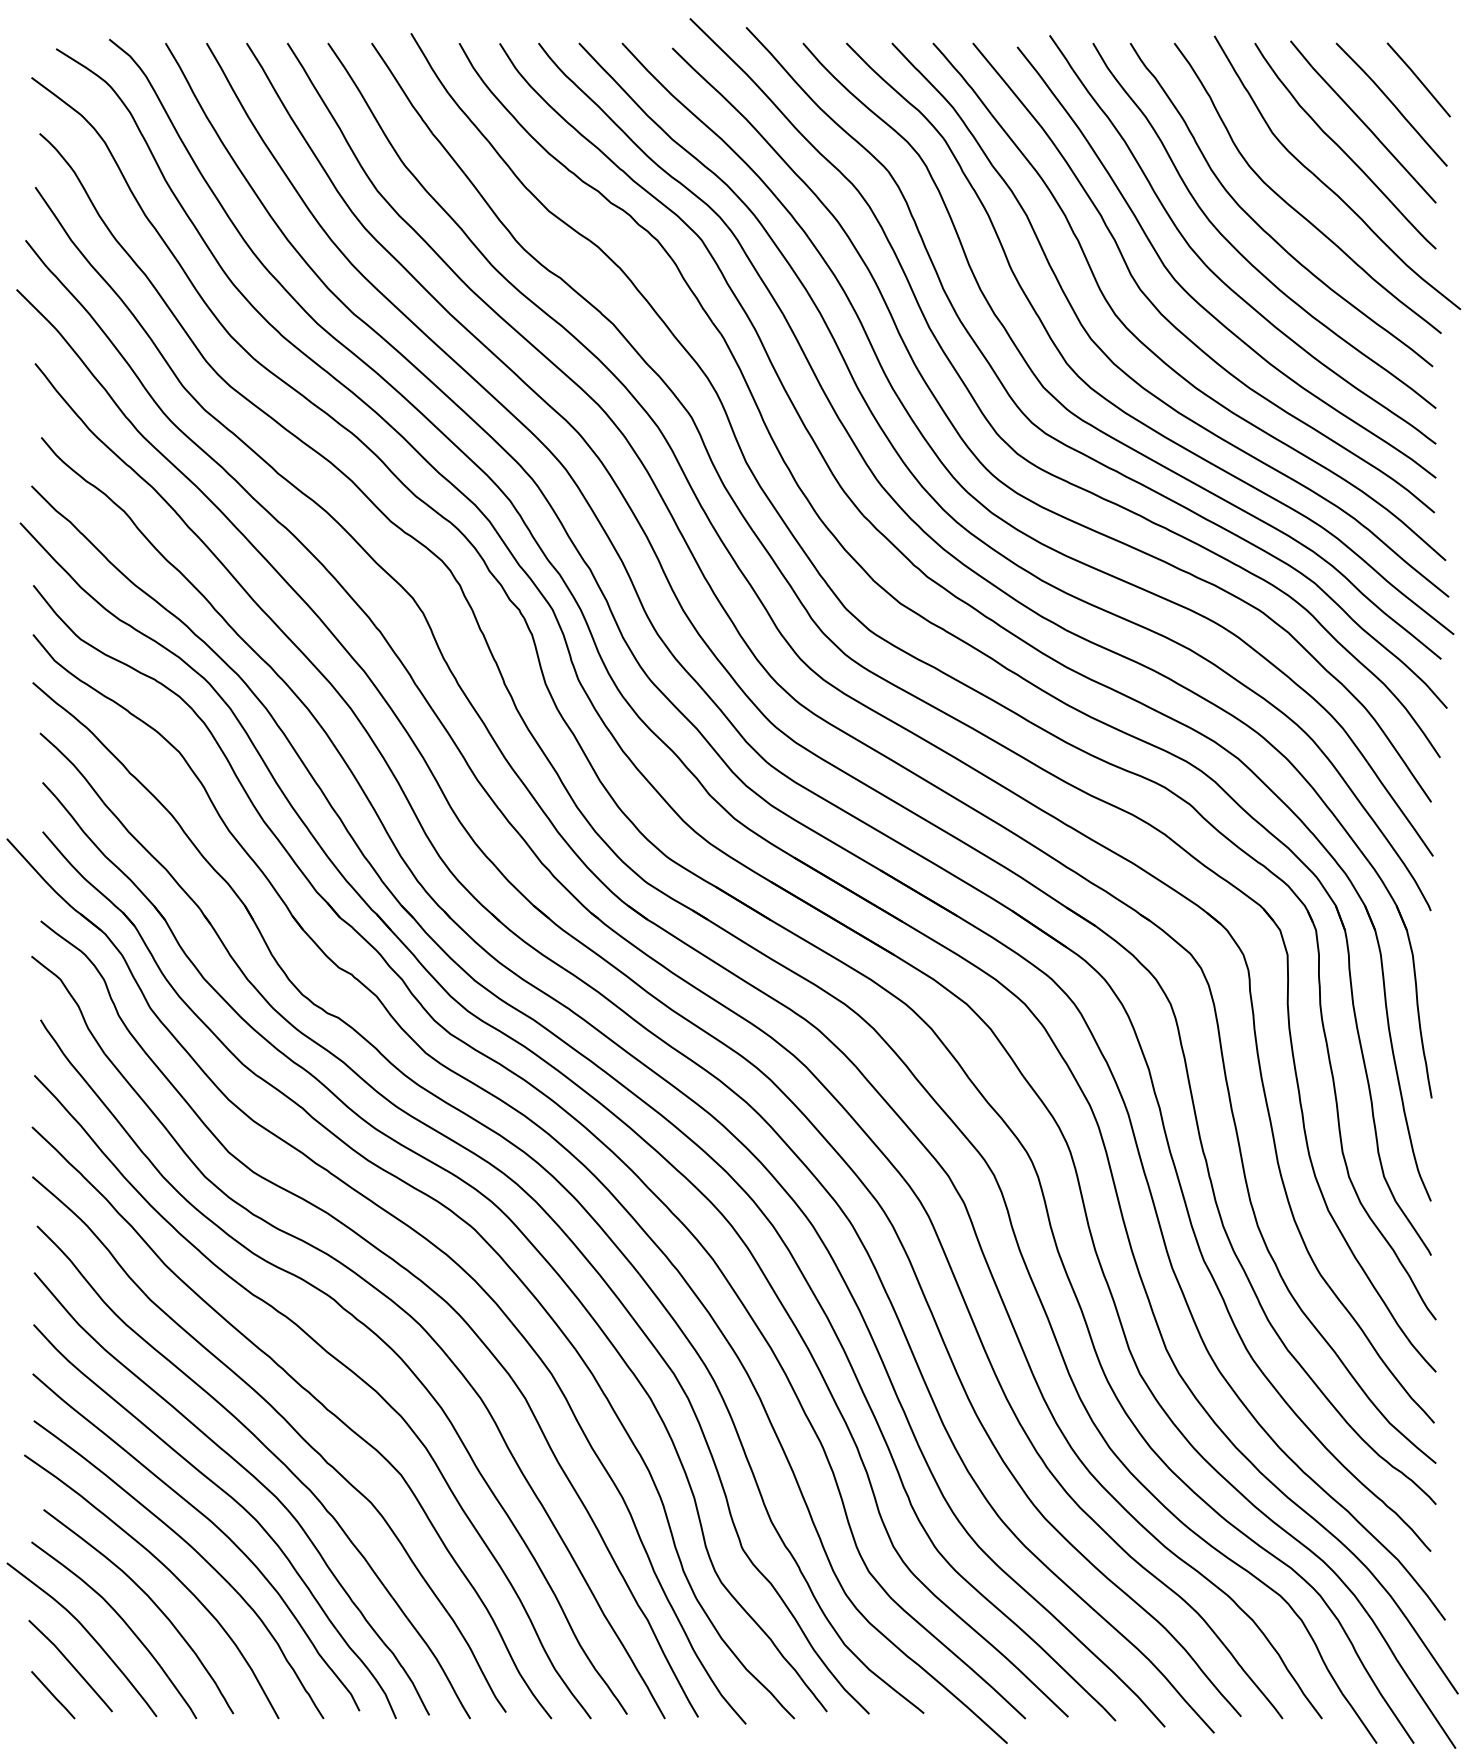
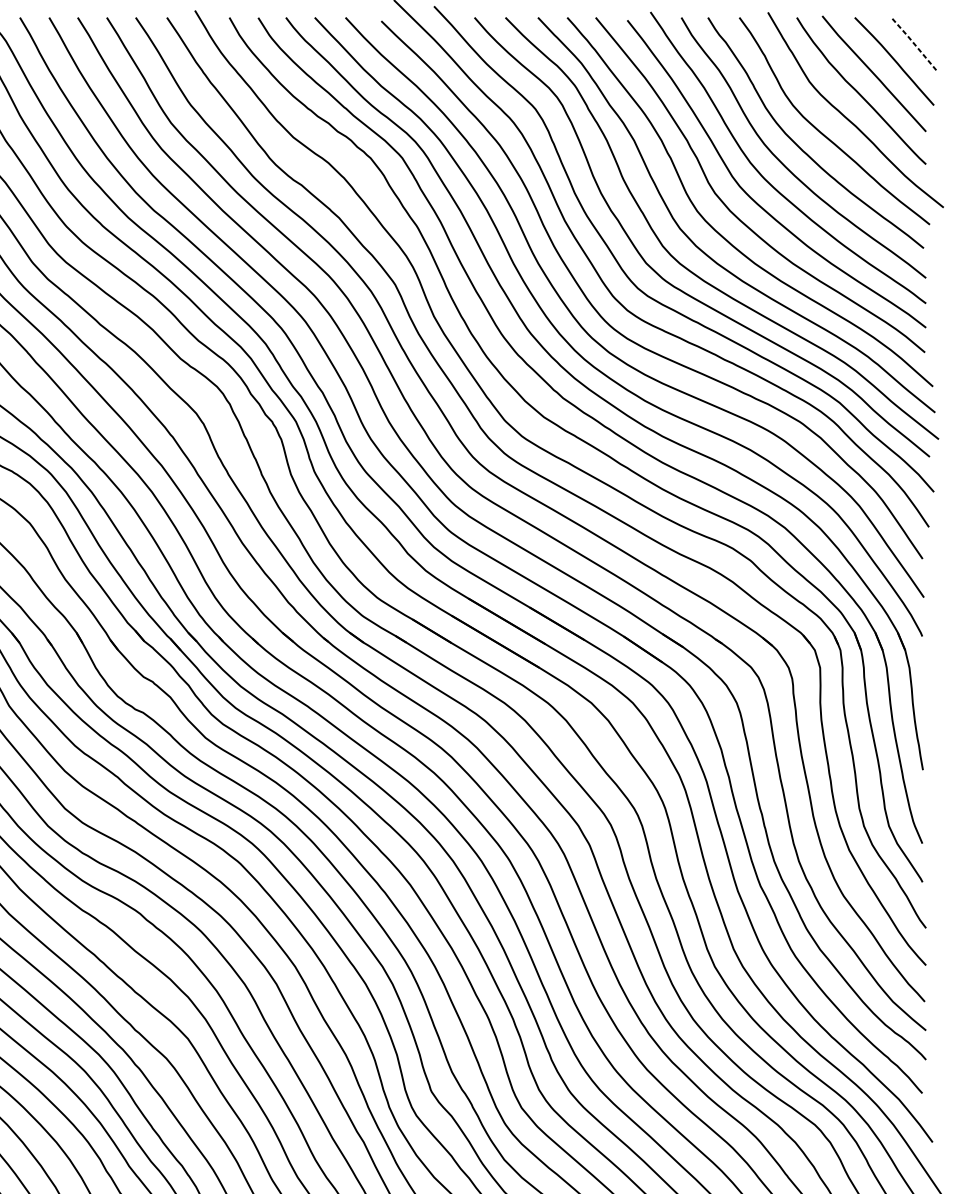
line: (1418, 78) -> (913, 42), solid -> dashed

